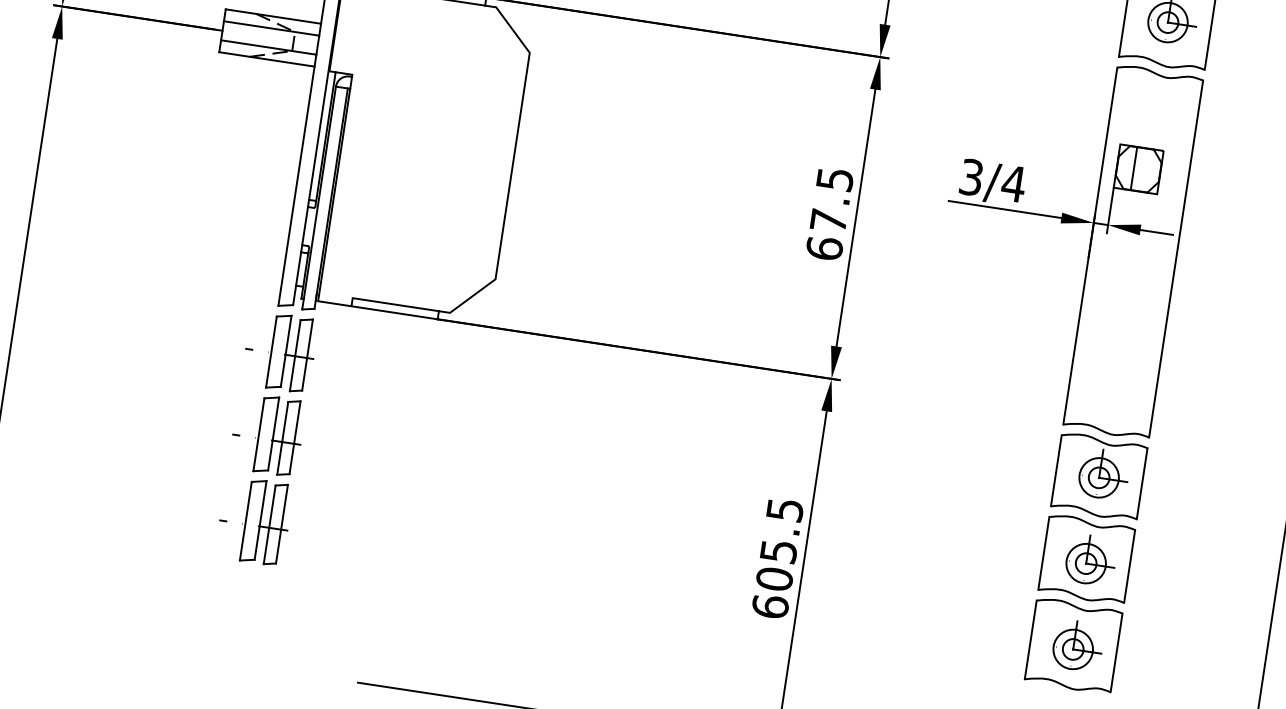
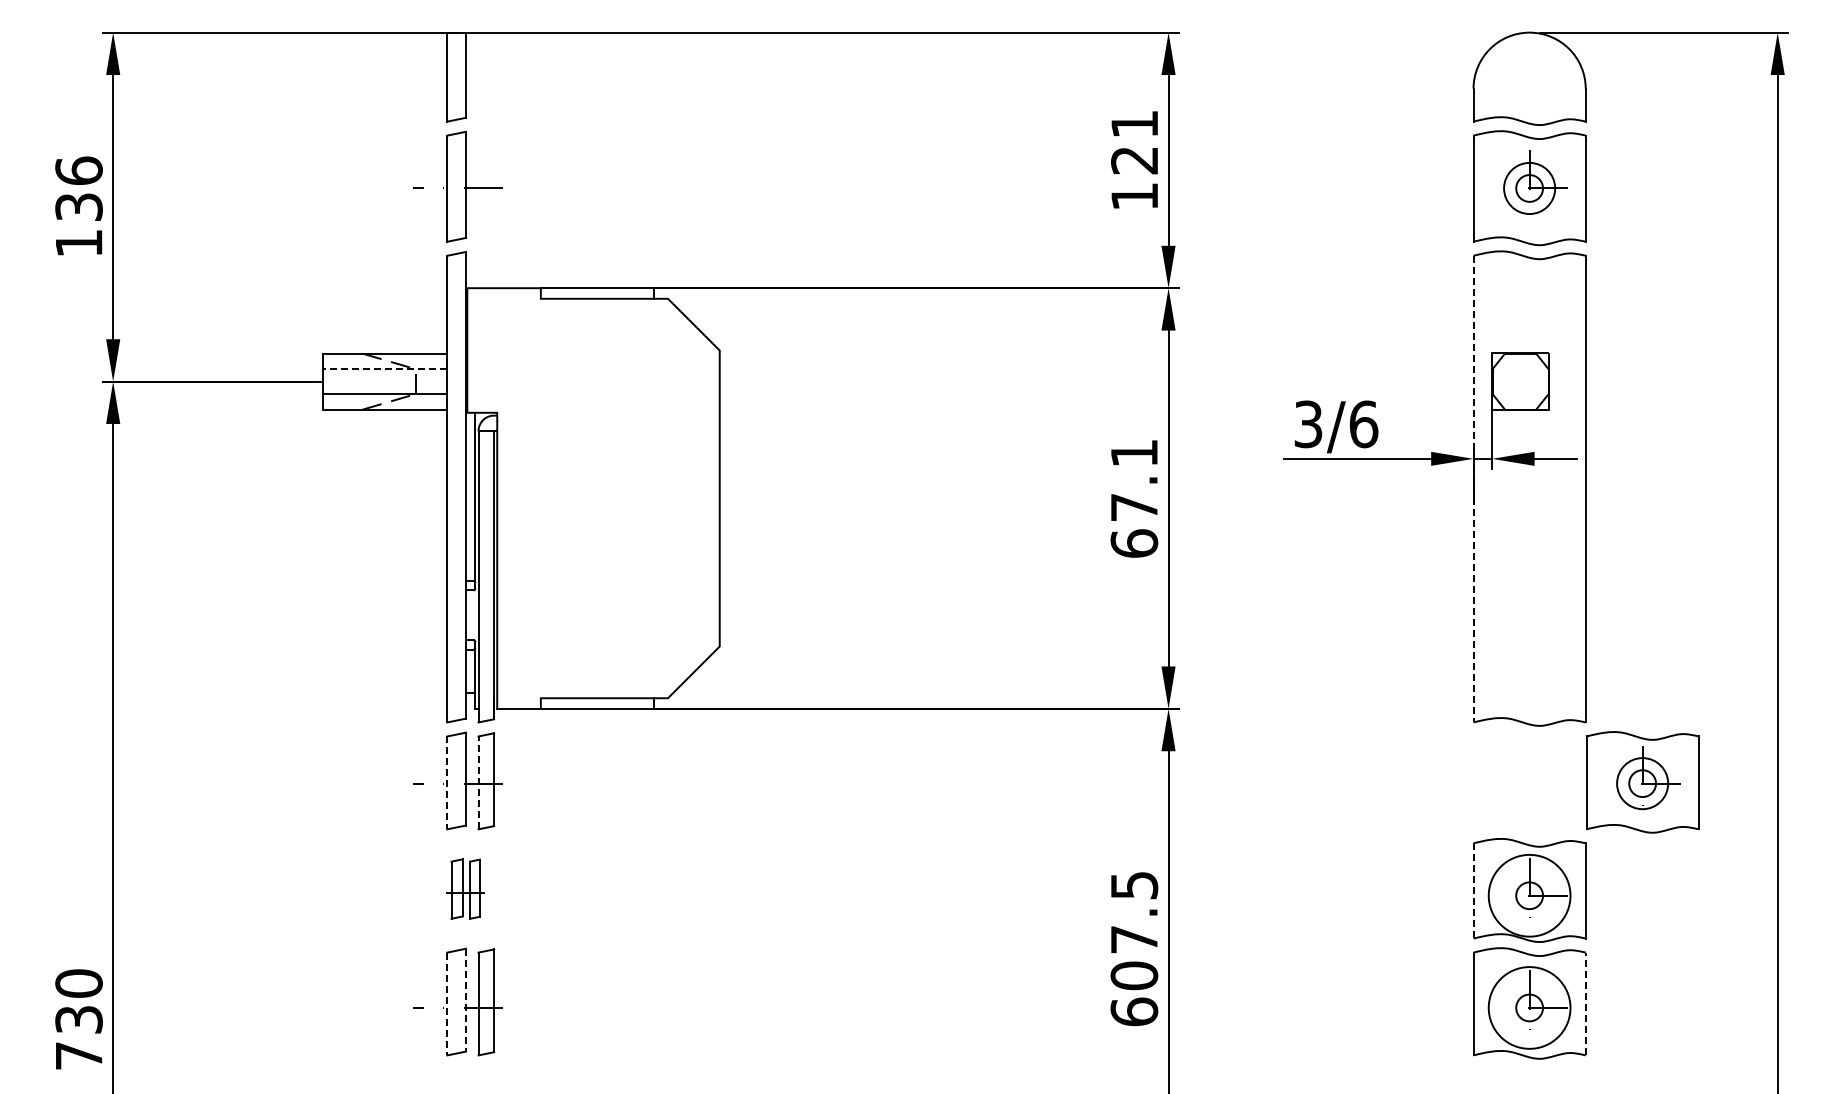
line: (271, 28) -> (384, 369), solid -> dashed
line: (1134, 168) -> (1514, 381), removed
text: (835, 179) -> (1134, 453), 67.5 -> 67.1
text: (1013, 183) -> (1363, 424), 3/4 -> 3/6
line: (1090, 246) -> (1473, 489), solid -> dashed
line: (271, 352) -> (447, 783), solid -> dashed
line: (295, 355) -> (478, 782), solid -> dashed
part: (266, 434) -> (457, 888), size x0.6
part: (1099, 476) -> (1642, 782), moved
line: (260, 520) -> (466, 1000), solid -> dashed
line: (245, 521) -> (447, 1004), solid -> dashed
text: (778, 551) -> (1134, 939), 605.5 -> 607.5
line: (1043, 553) -> (1473, 890), solid -> dashed
circle: (1086, 563) -> (1529, 895), size x1.6
circle: (1073, 649) -> (1529, 1007), size x1.6
line: (1116, 652) -> (1585, 1003), solid -> dashed

